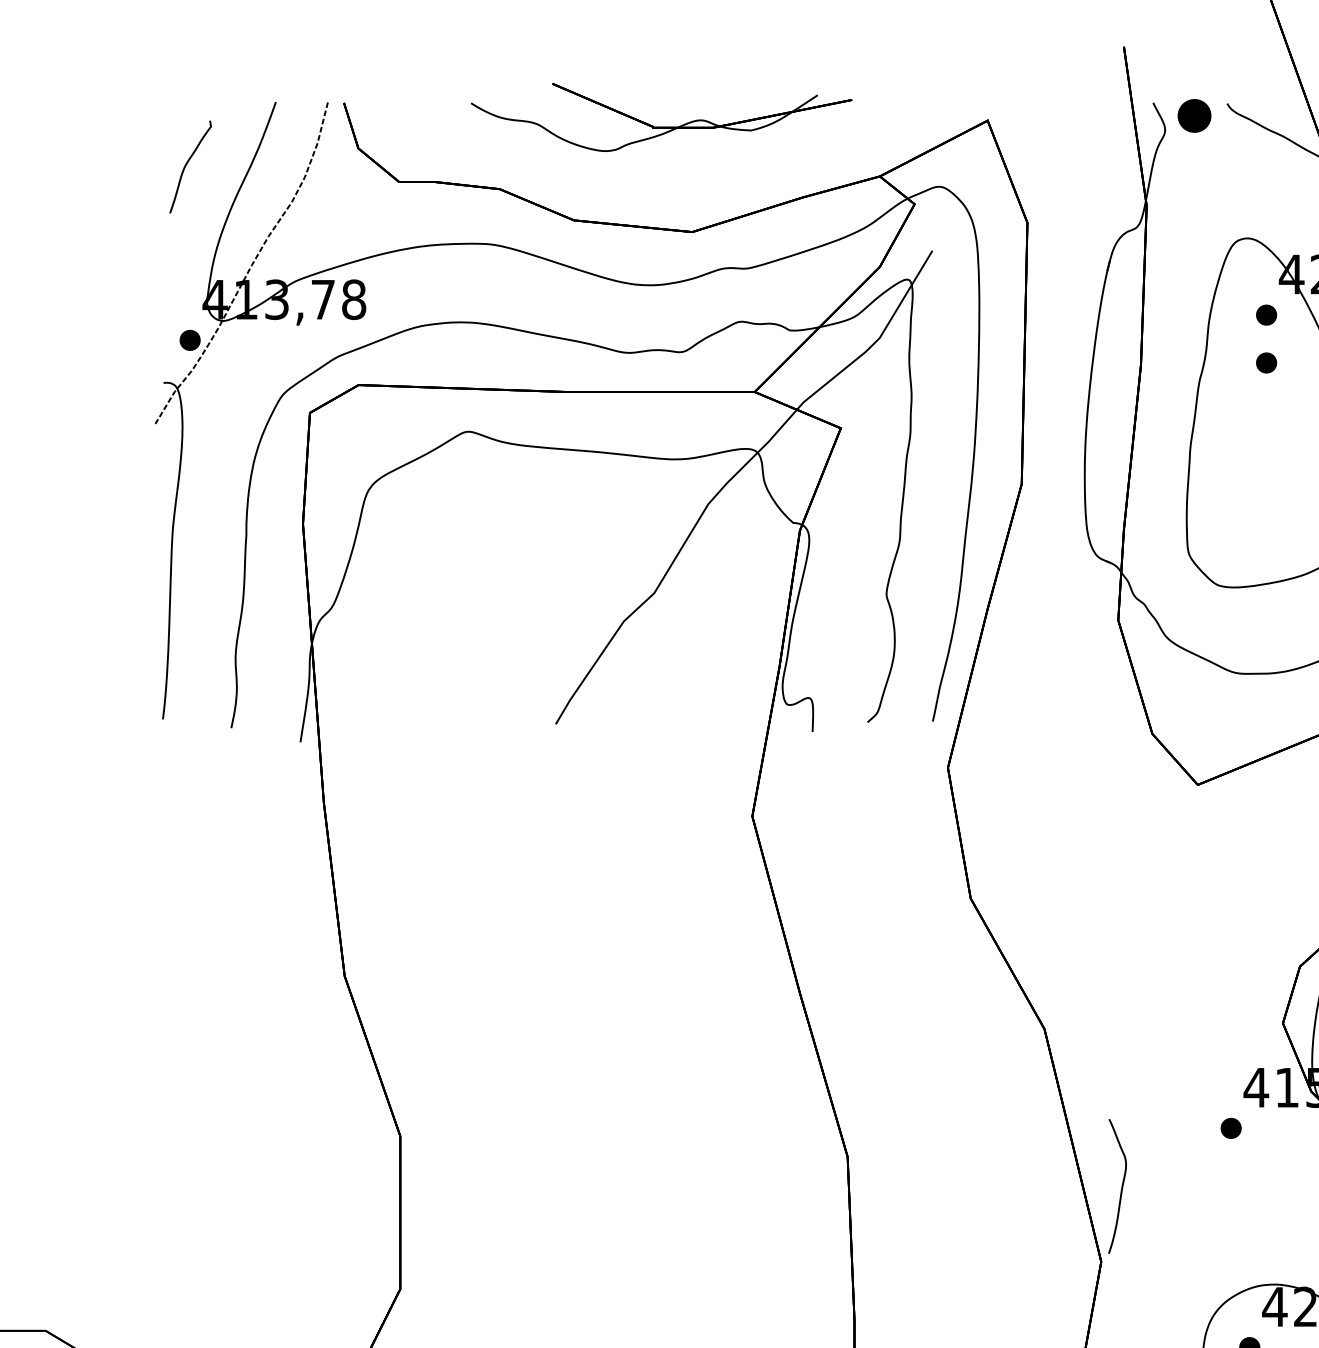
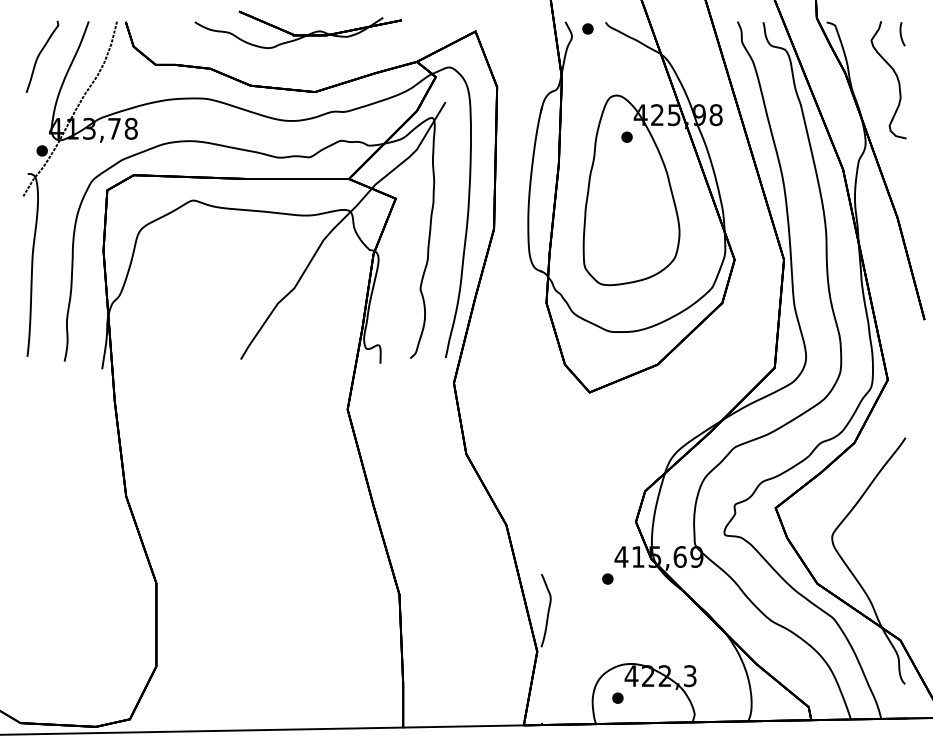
part: (1193, 115) -> (587, 28), size x0.62
part: (190, 166) -> (42, 56), size x1.43
part: (1265, 361) -> (626, 162), removed

